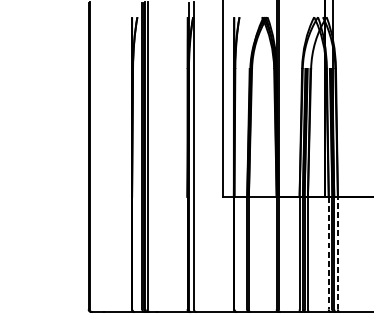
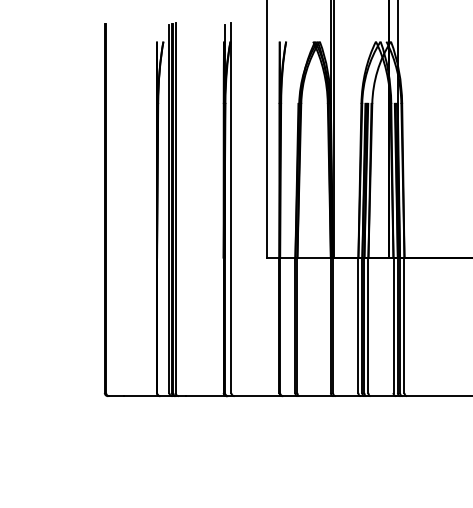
line: (328, 253) -> (393, 325), dashed -> solid
line: (337, 253) -> (404, 325), dashed -> solid

